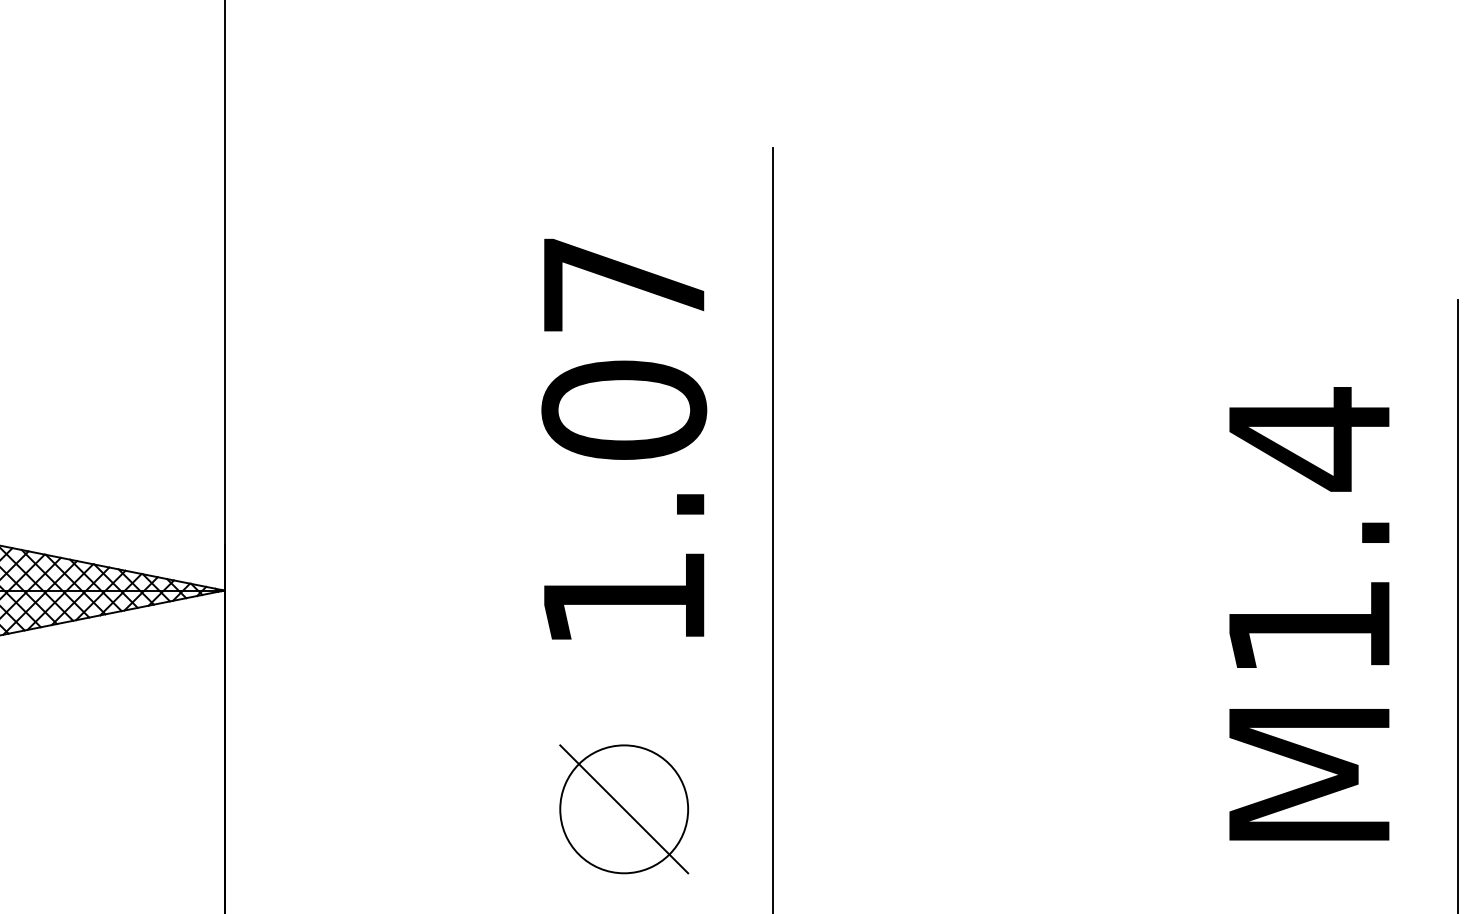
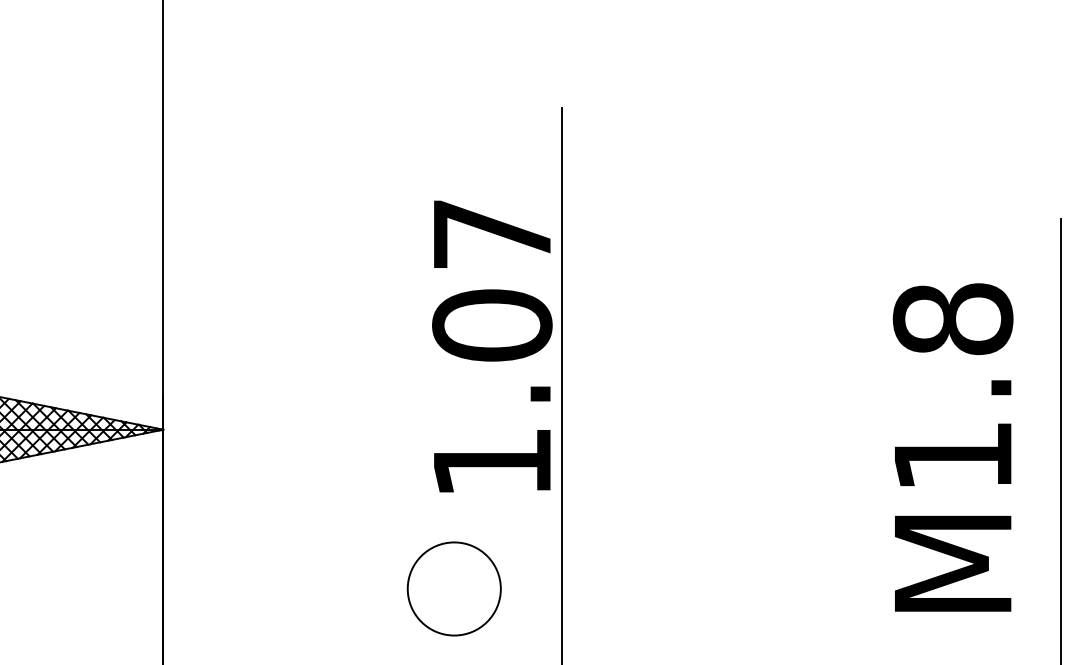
text: (624, 439) -> (492, 346), moved
text: (1308, 439) -> (952, 319), M1.4 -> M1.8
line: (623, 808) -> (453, 588), removed

